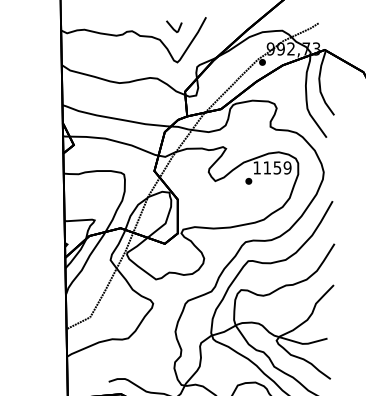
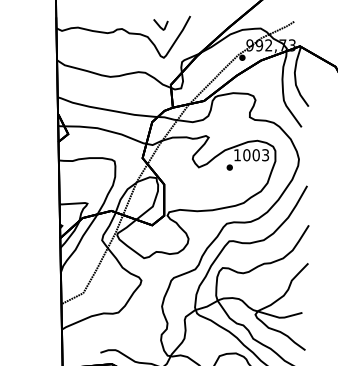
text: (277, 167) -> (256, 154), 1159 -> 1003

